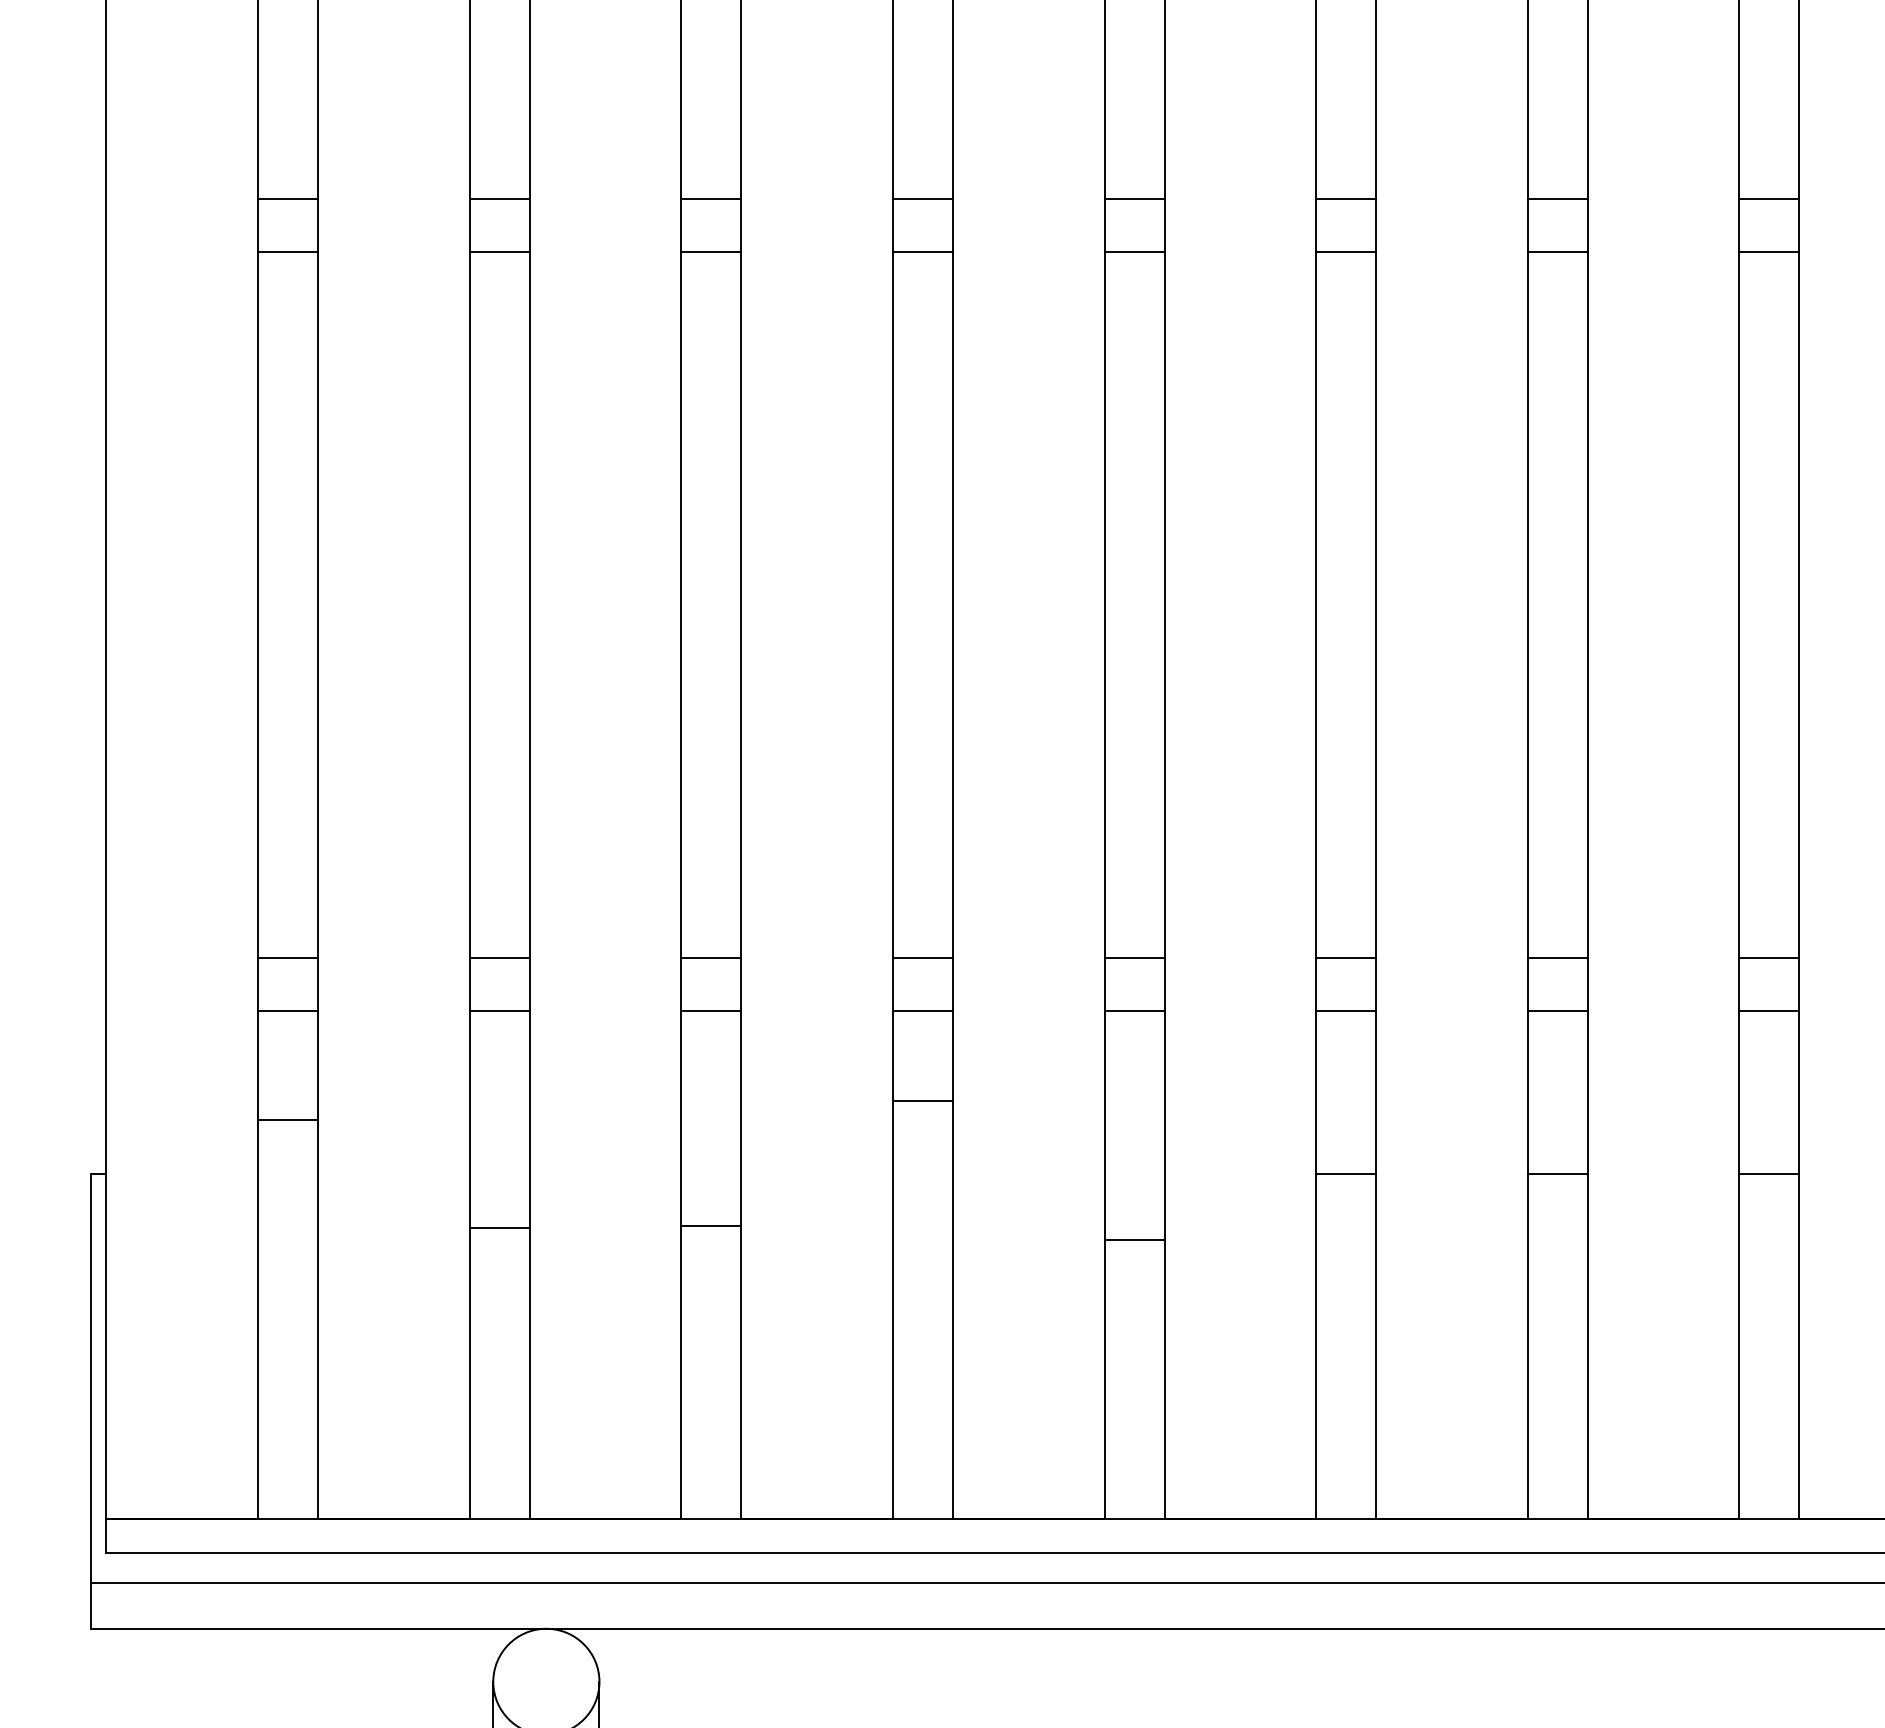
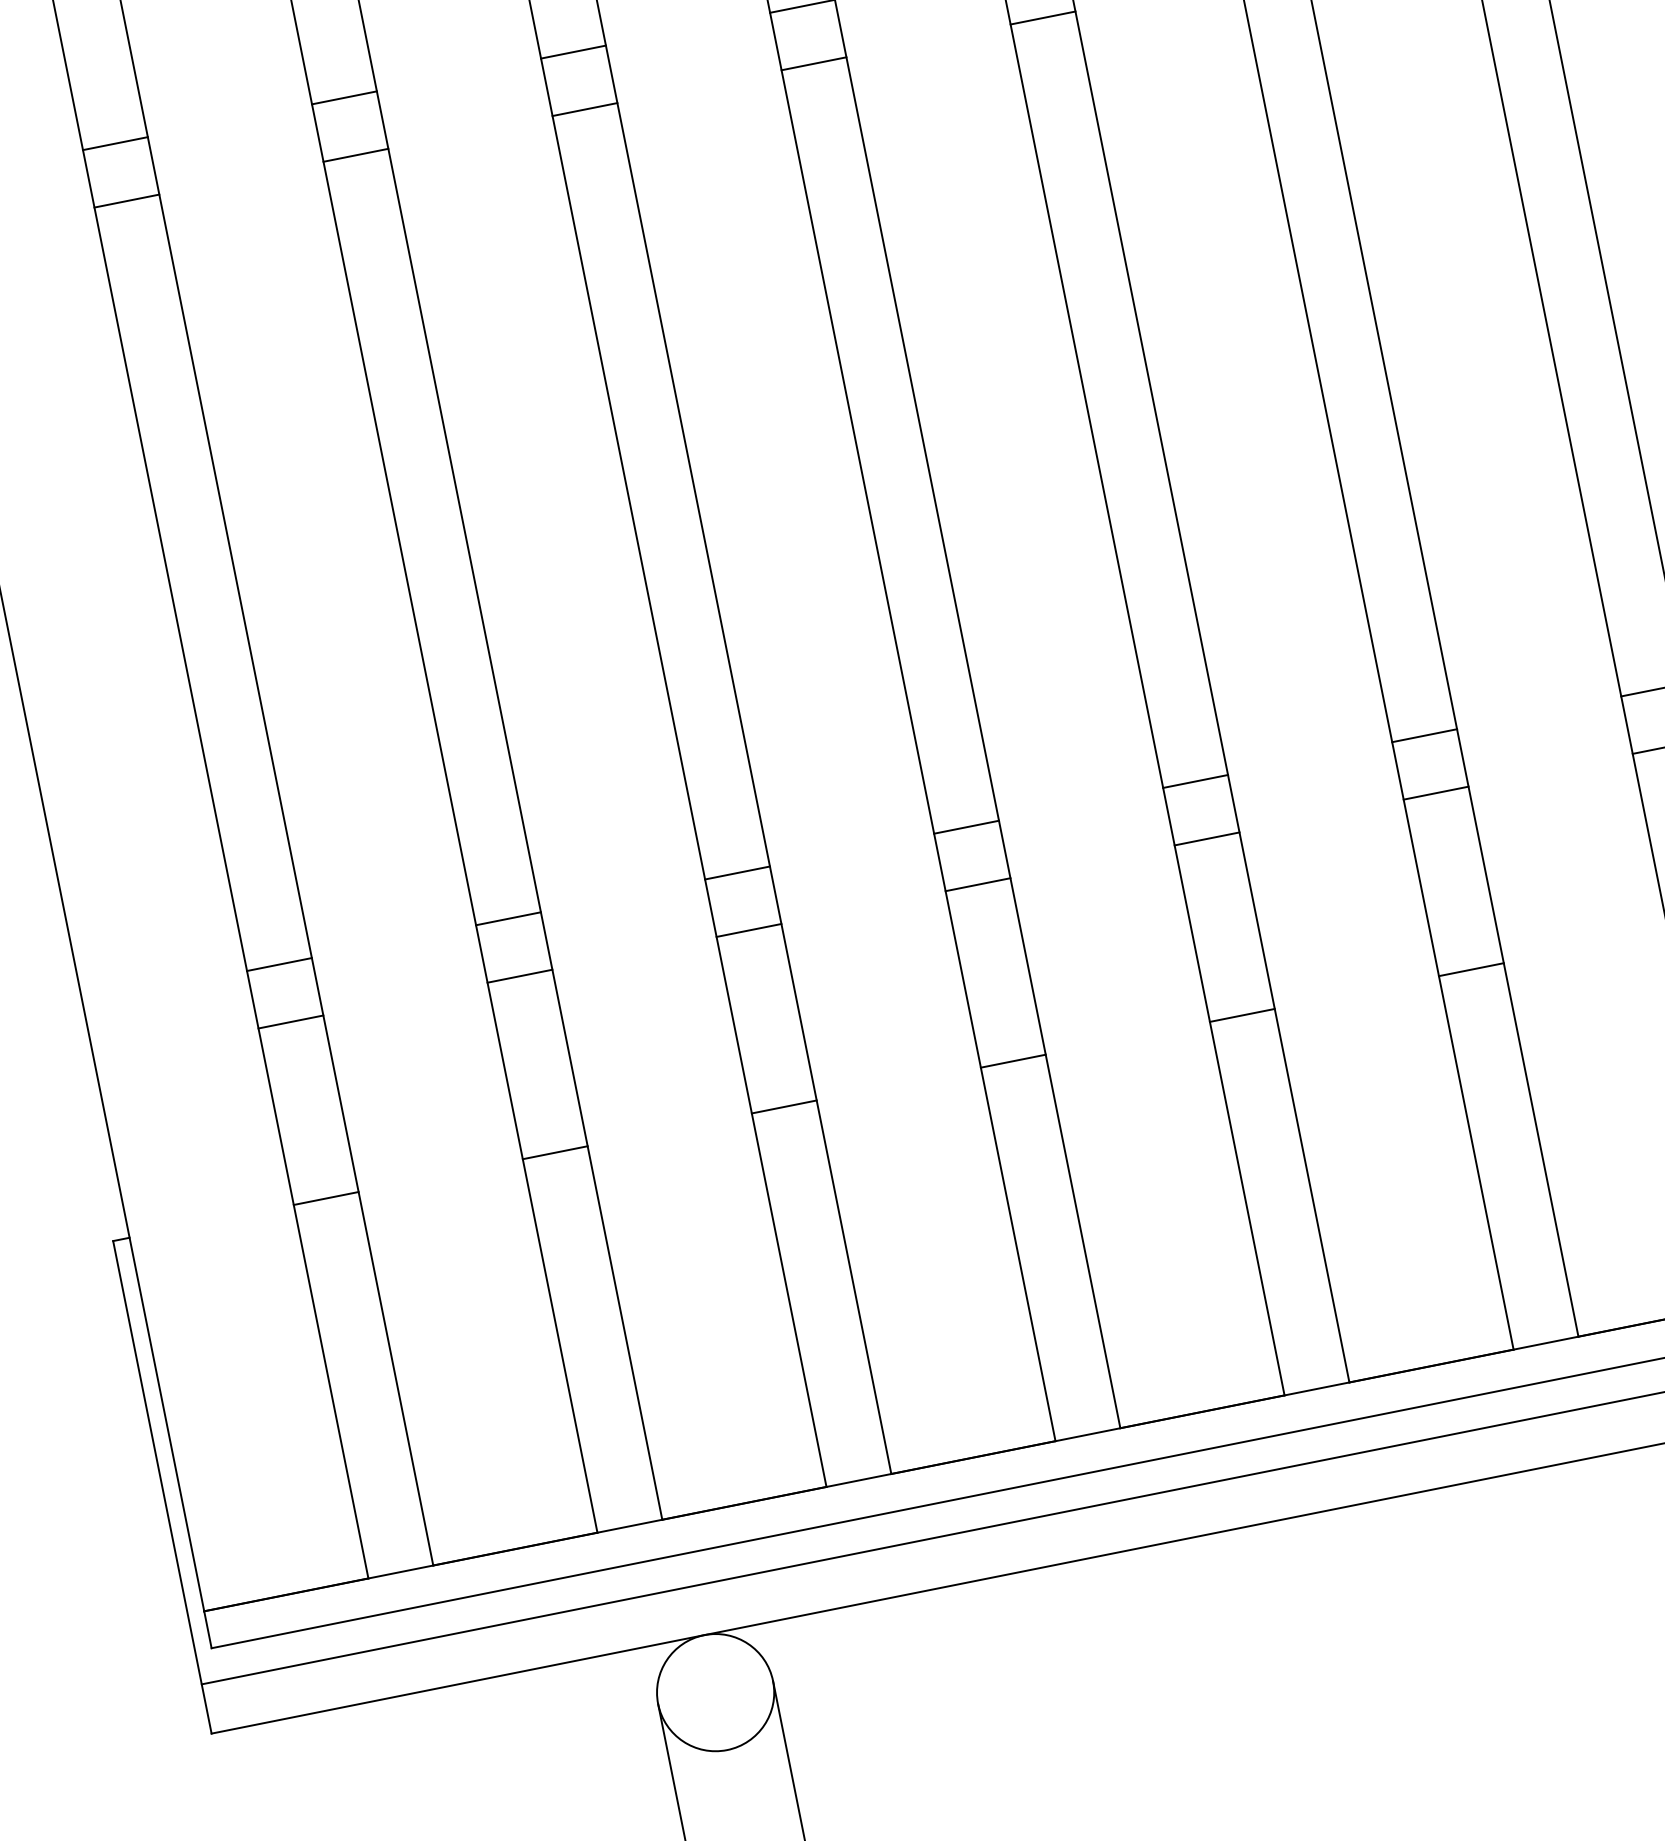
line: (922, 1100) -> (1012, 1061), moved
line: (288, 1119) -> (326, 1198), moved
line: (711, 1225) -> (784, 1106), moved
line: (499, 1227) -> (554, 1152), moved
line: (1134, 1239) -> (1242, 1015), moved

